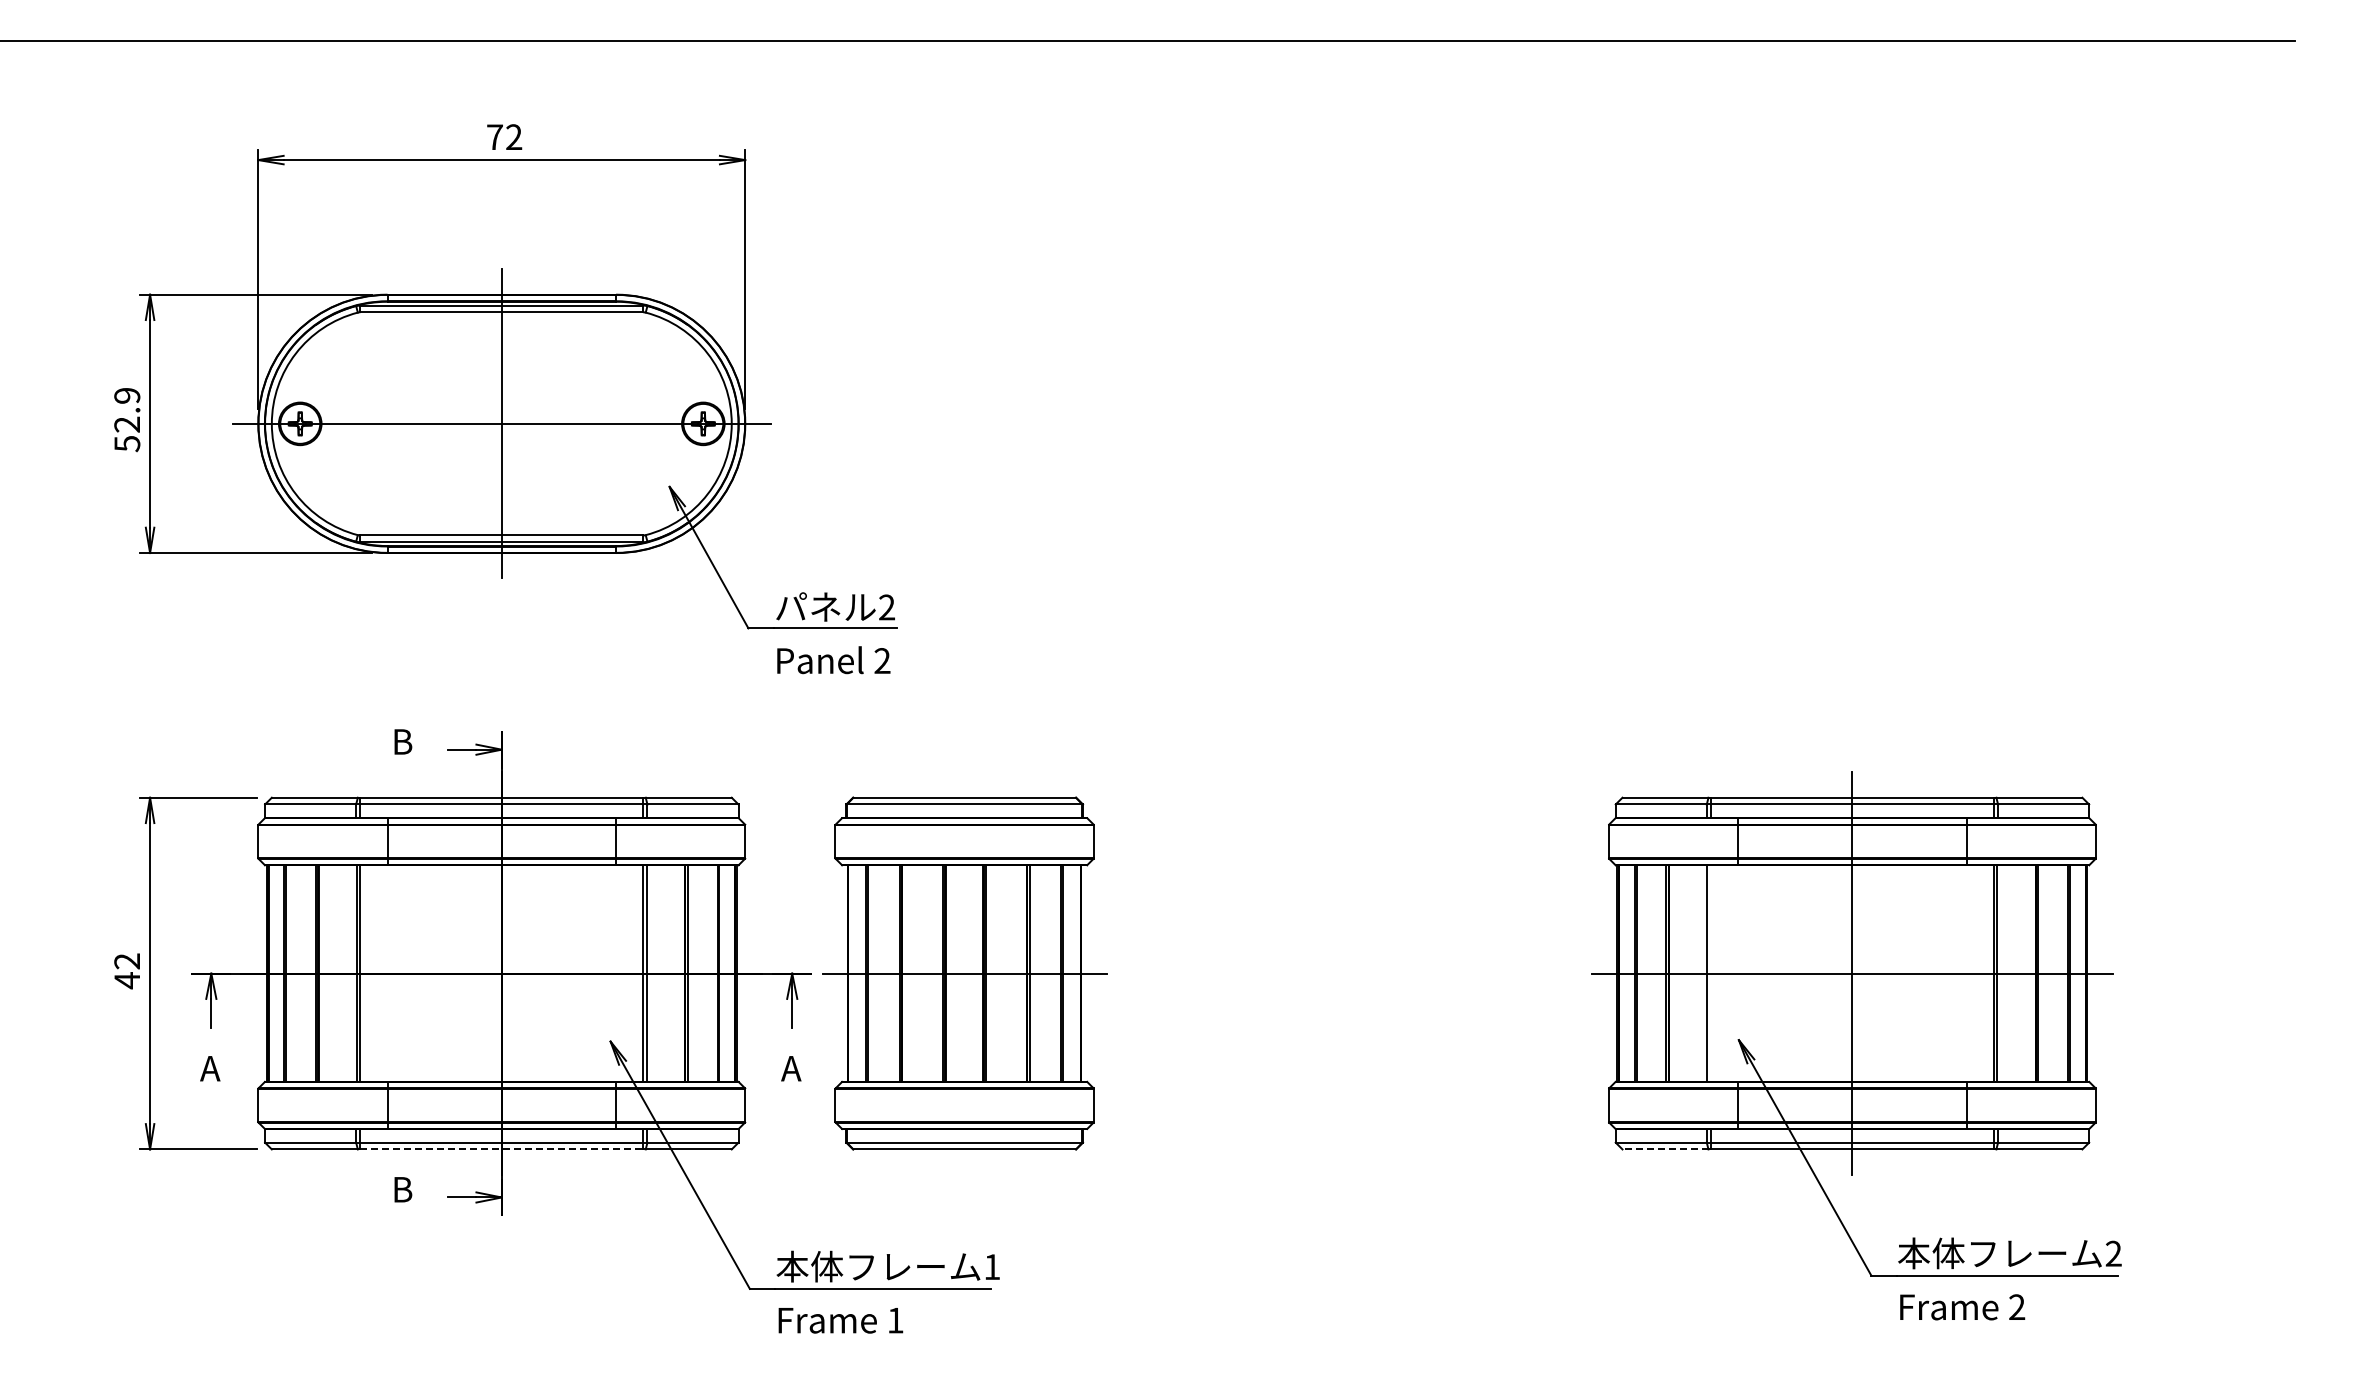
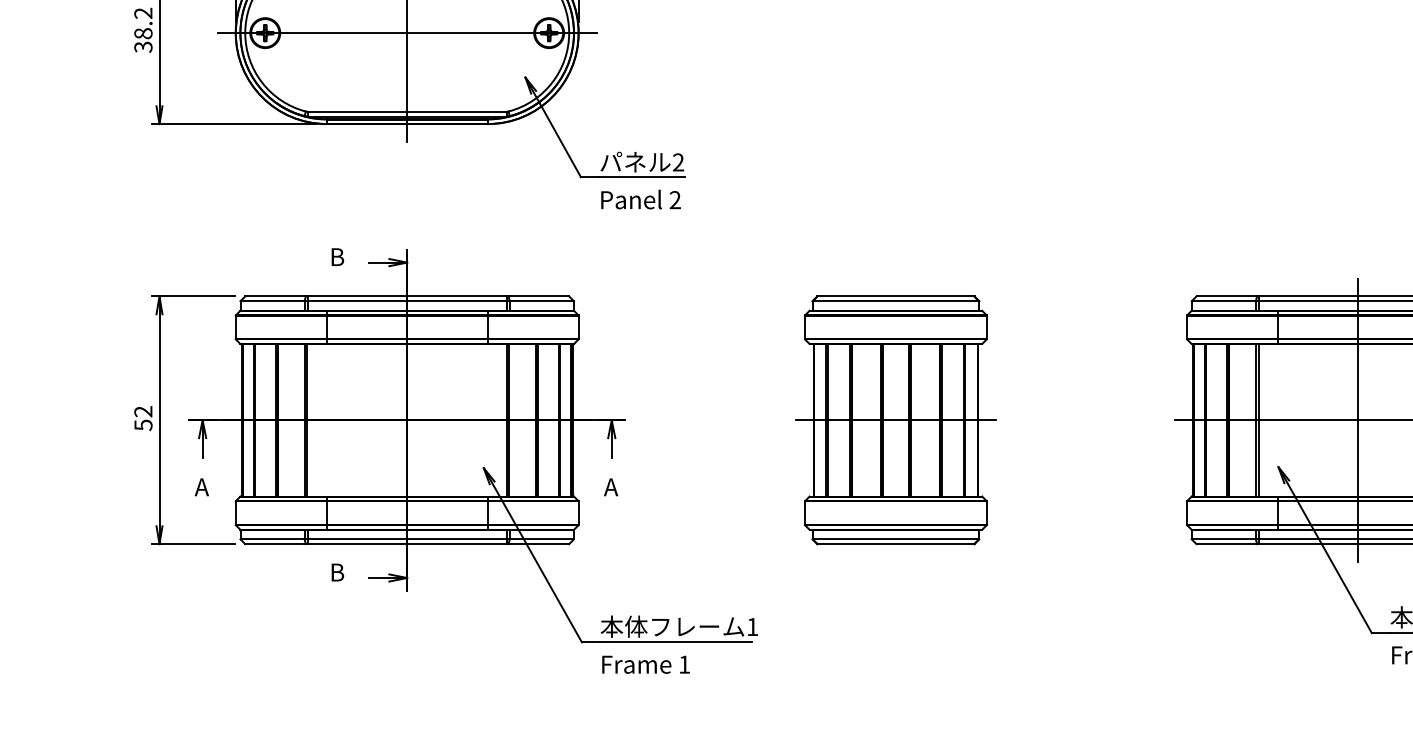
text: (127, 419) -> (143, 30), 52.9 -> 38.2
part: (964, 973) -> (895, 420), moved
line: (1710, 973) -> (1258, 420), added
text: (127, 980) -> (143, 425), 42 -> 52
line: (502, 1149) -> (407, 544), dashed -> solid
line: (1665, 1149) -> (1226, 544), dashed -> solid

